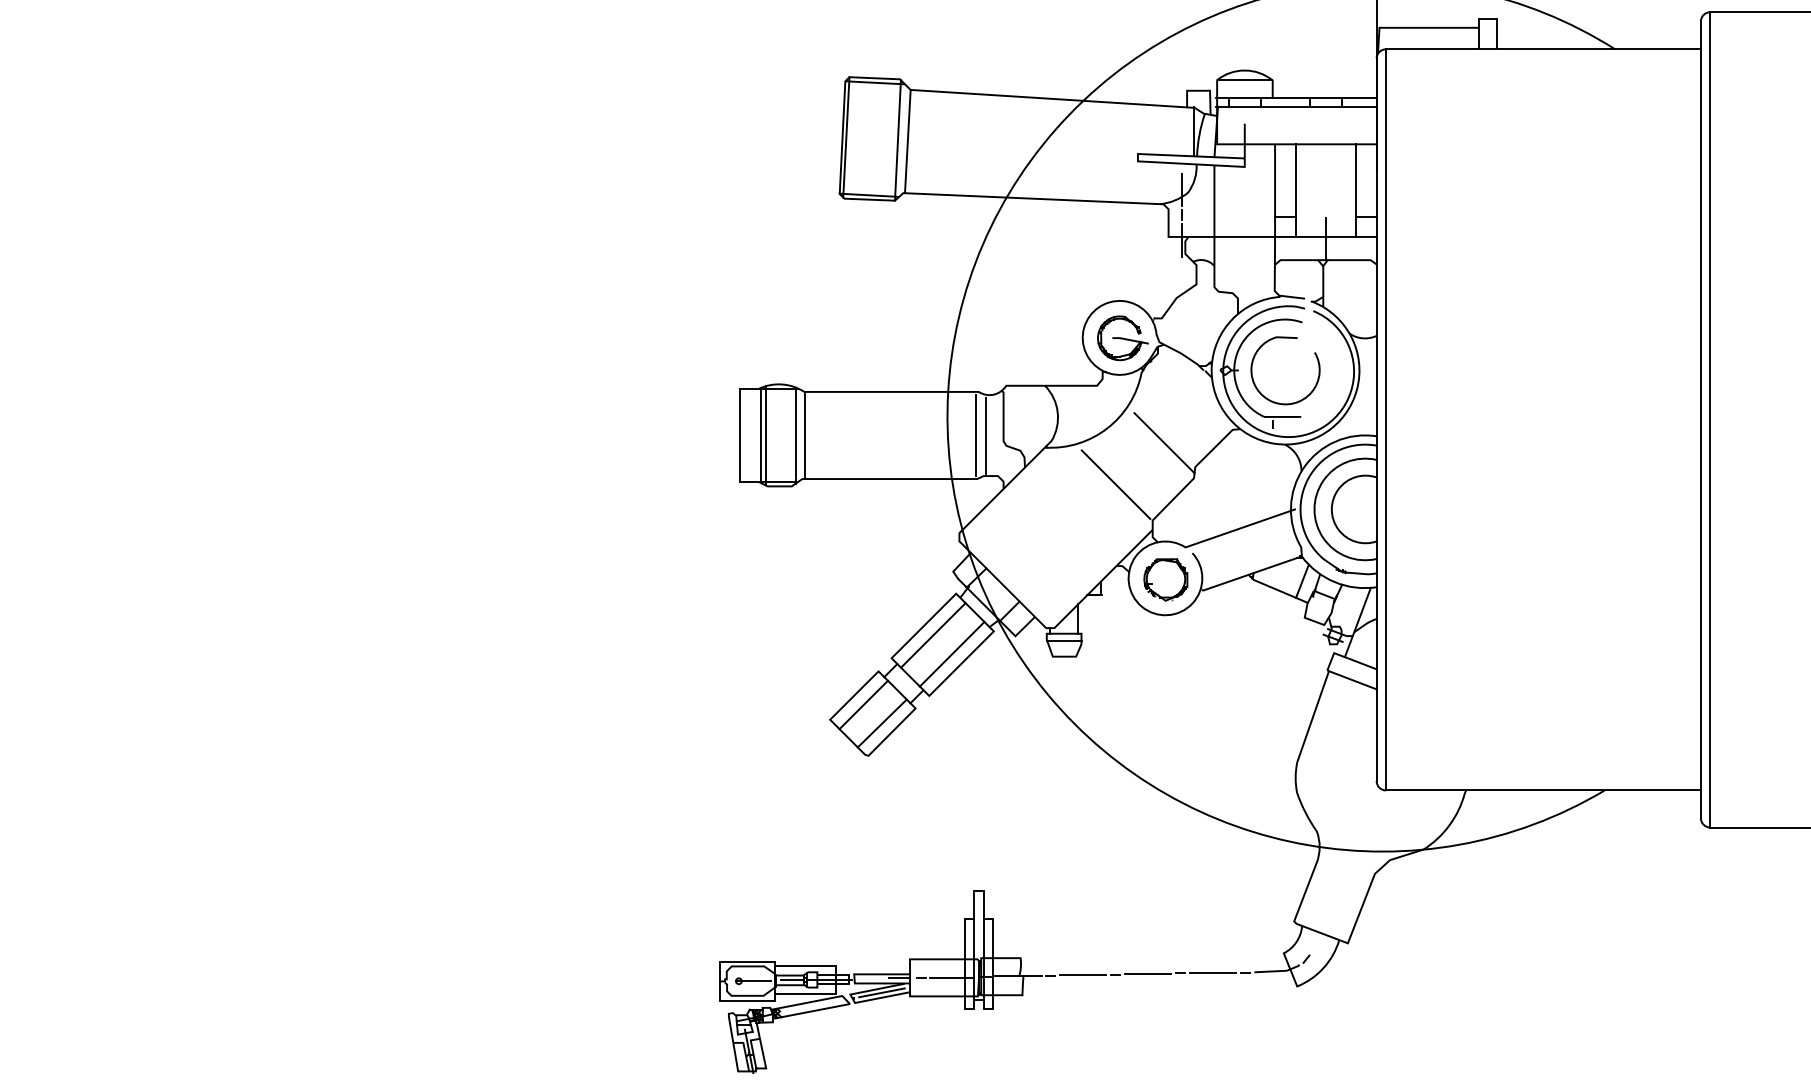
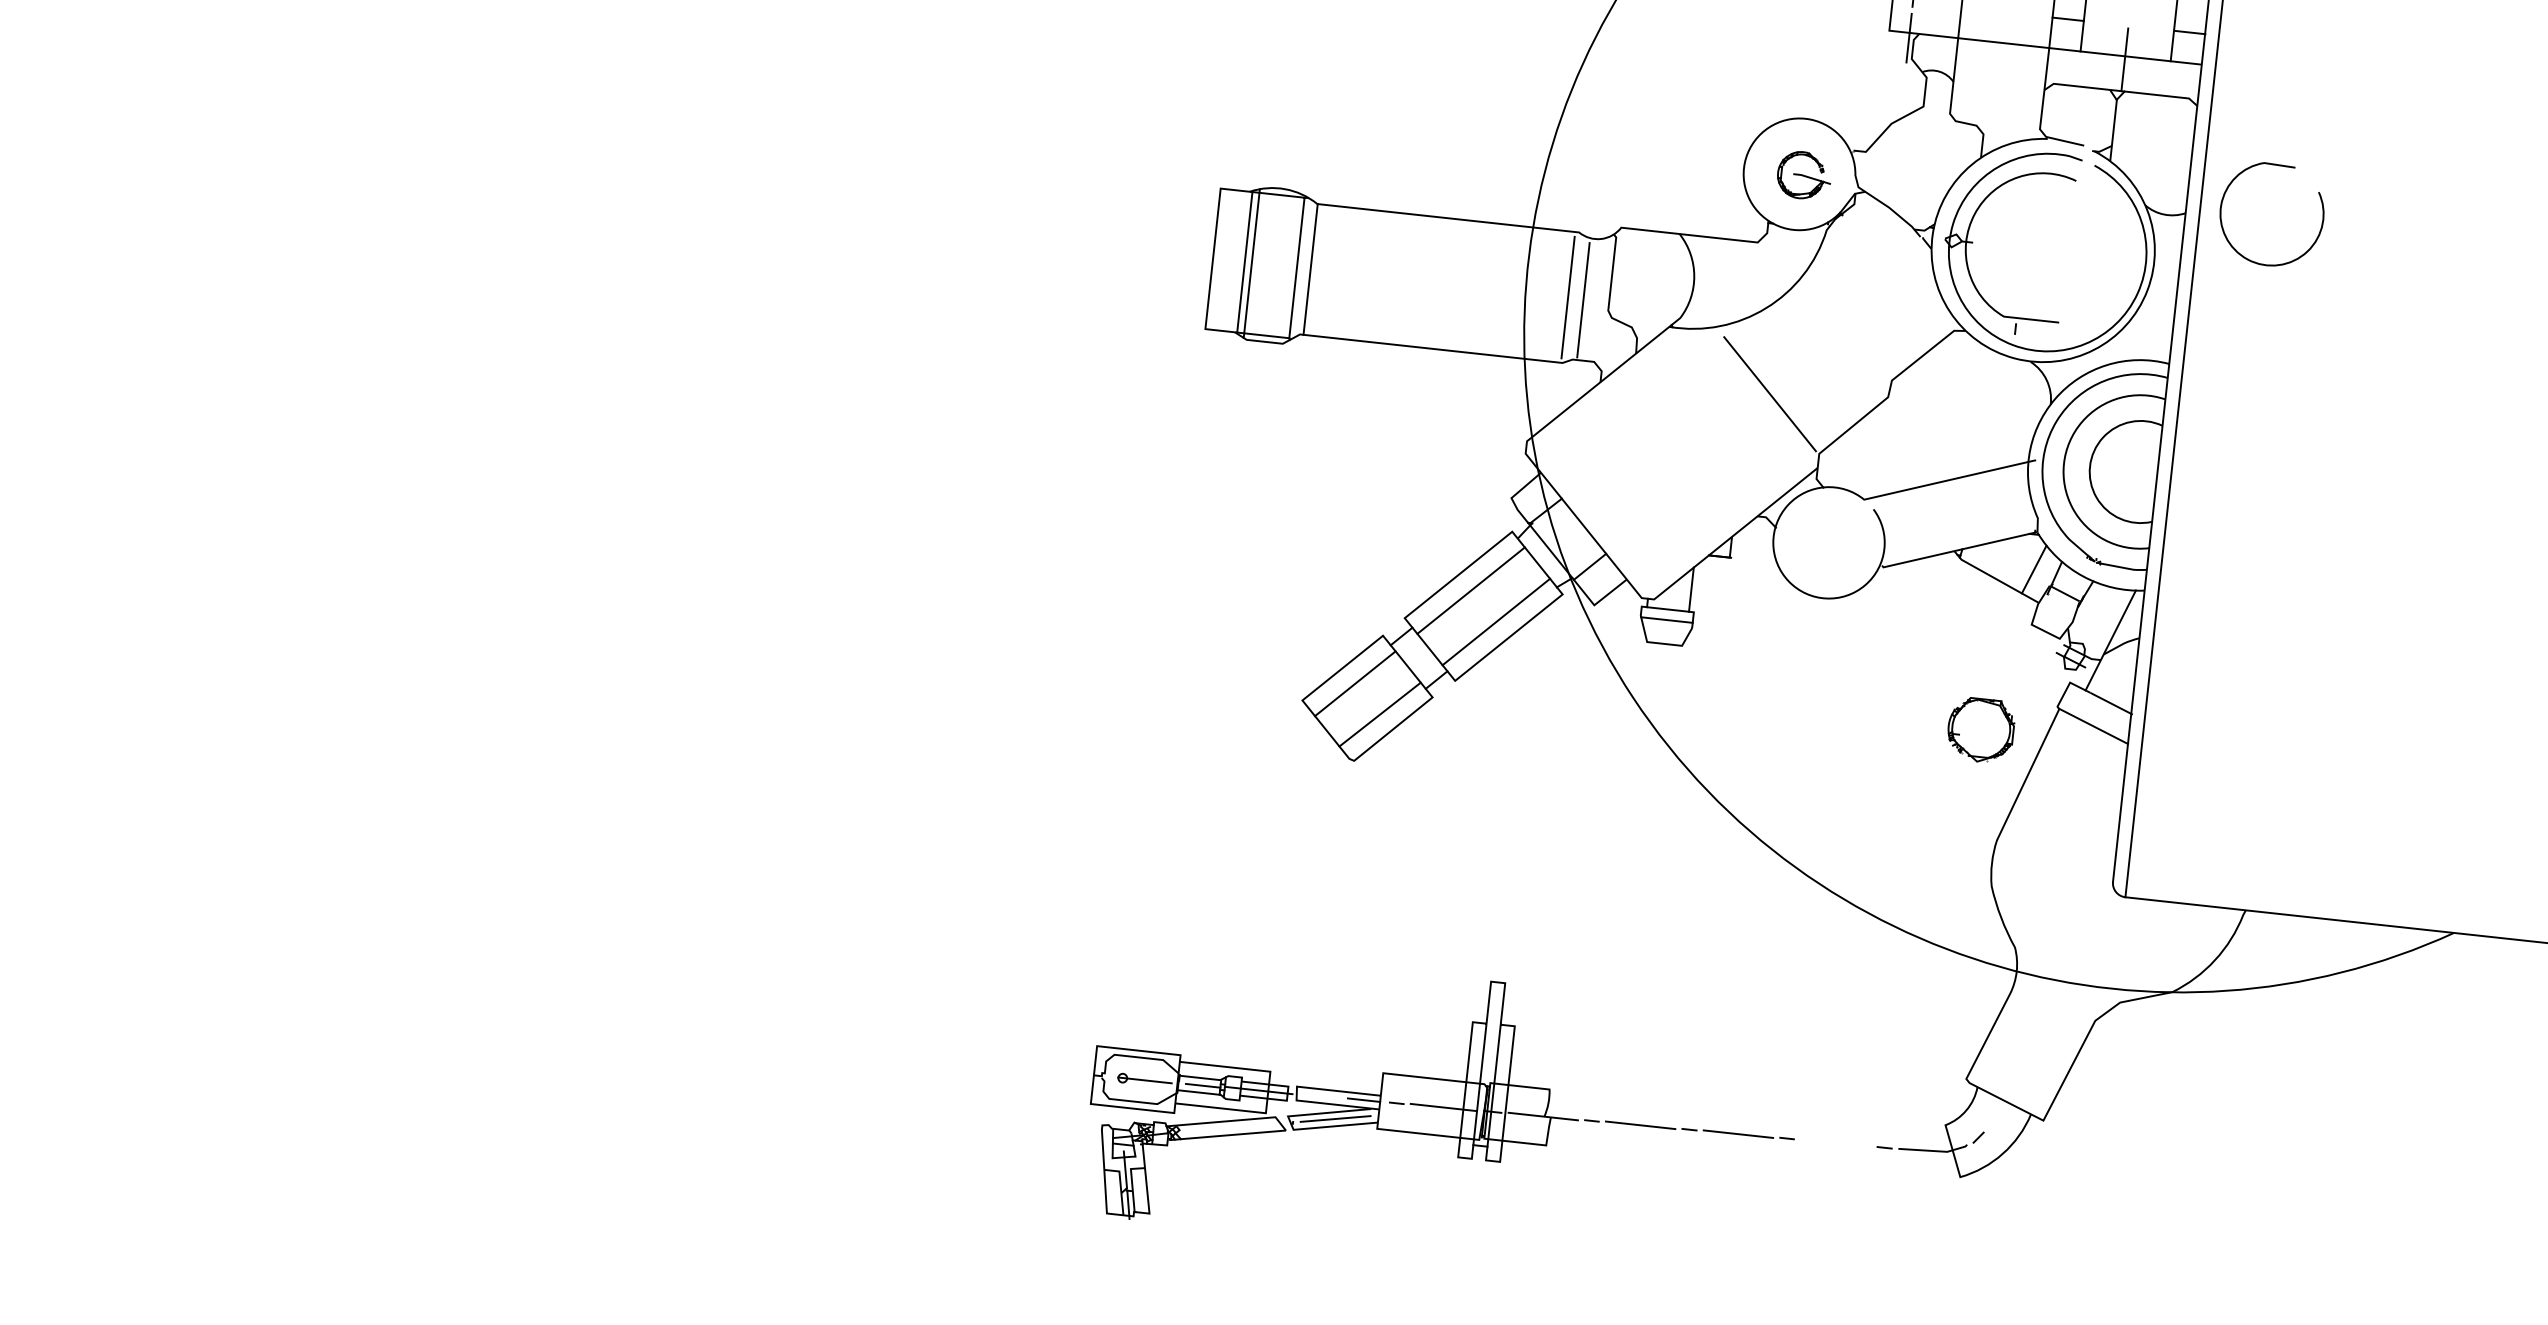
part: (1122, 338) -> (1803, 175), size x0.7
curve: (1285, 338) -> (2277, 166), moved
line: (1164, 443) -> (1849, 340), removed
part: (1165, 579) -> (1980, 729), moved
line: (1212, 973) -> (1835, 1143), removed

